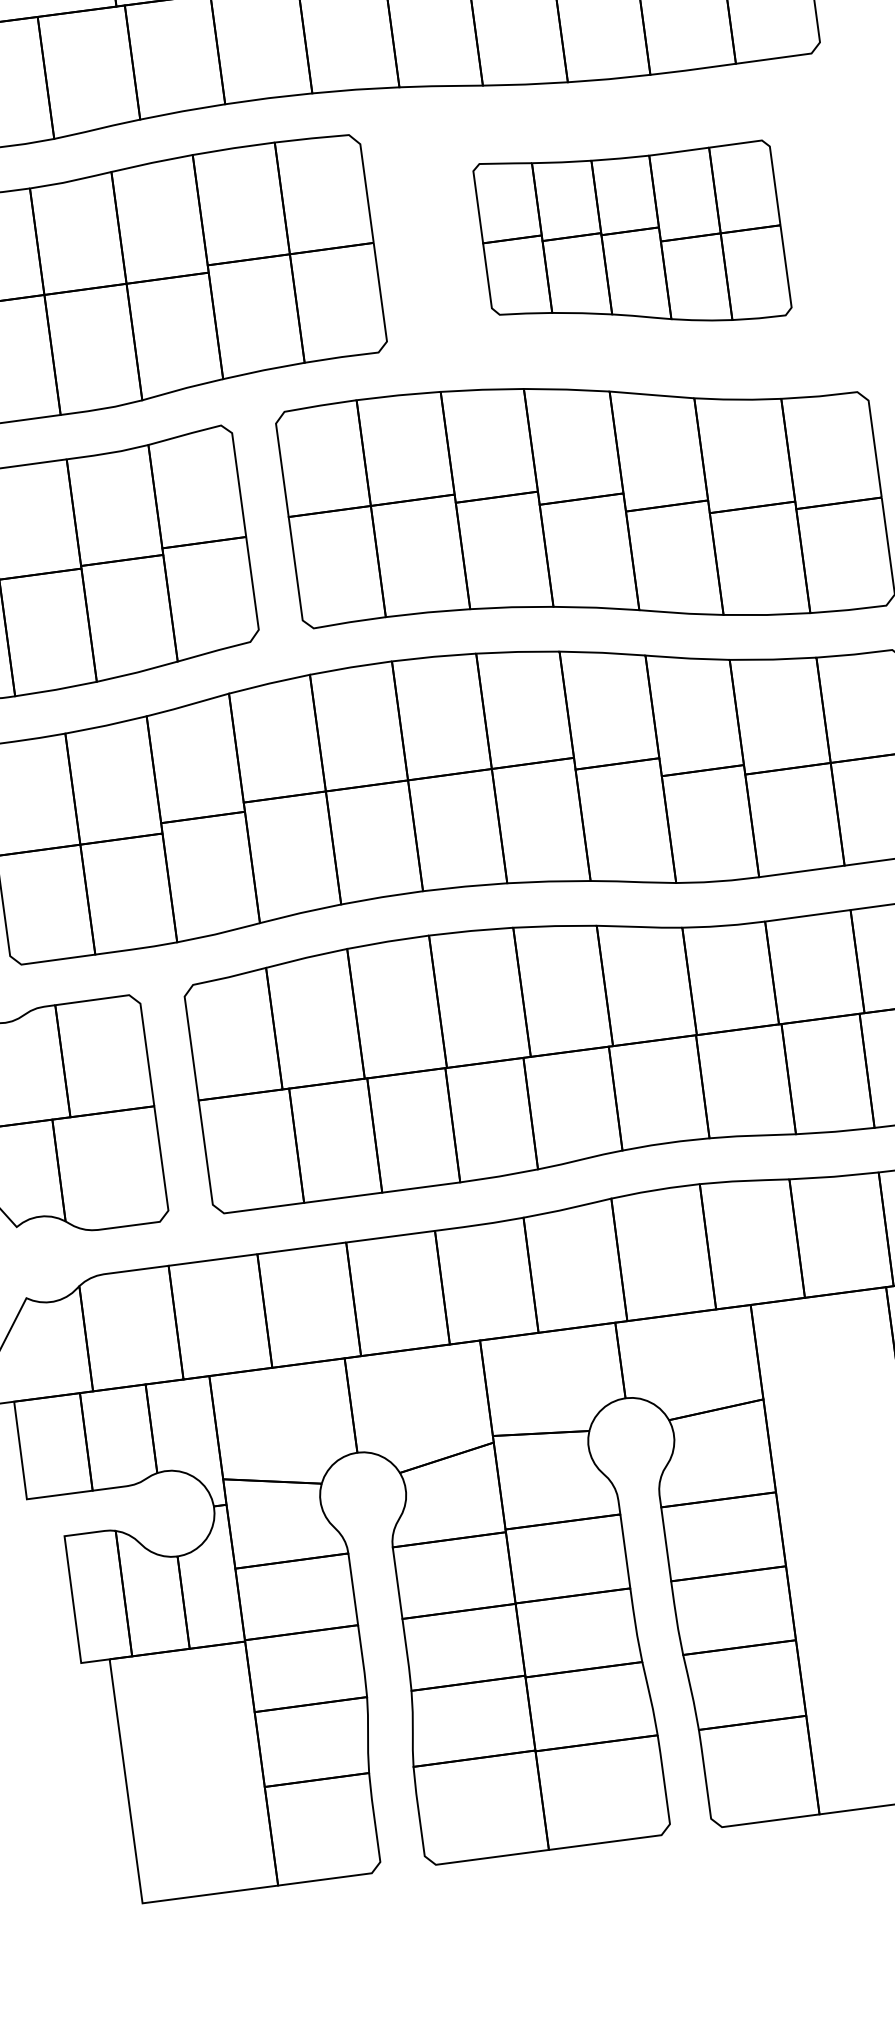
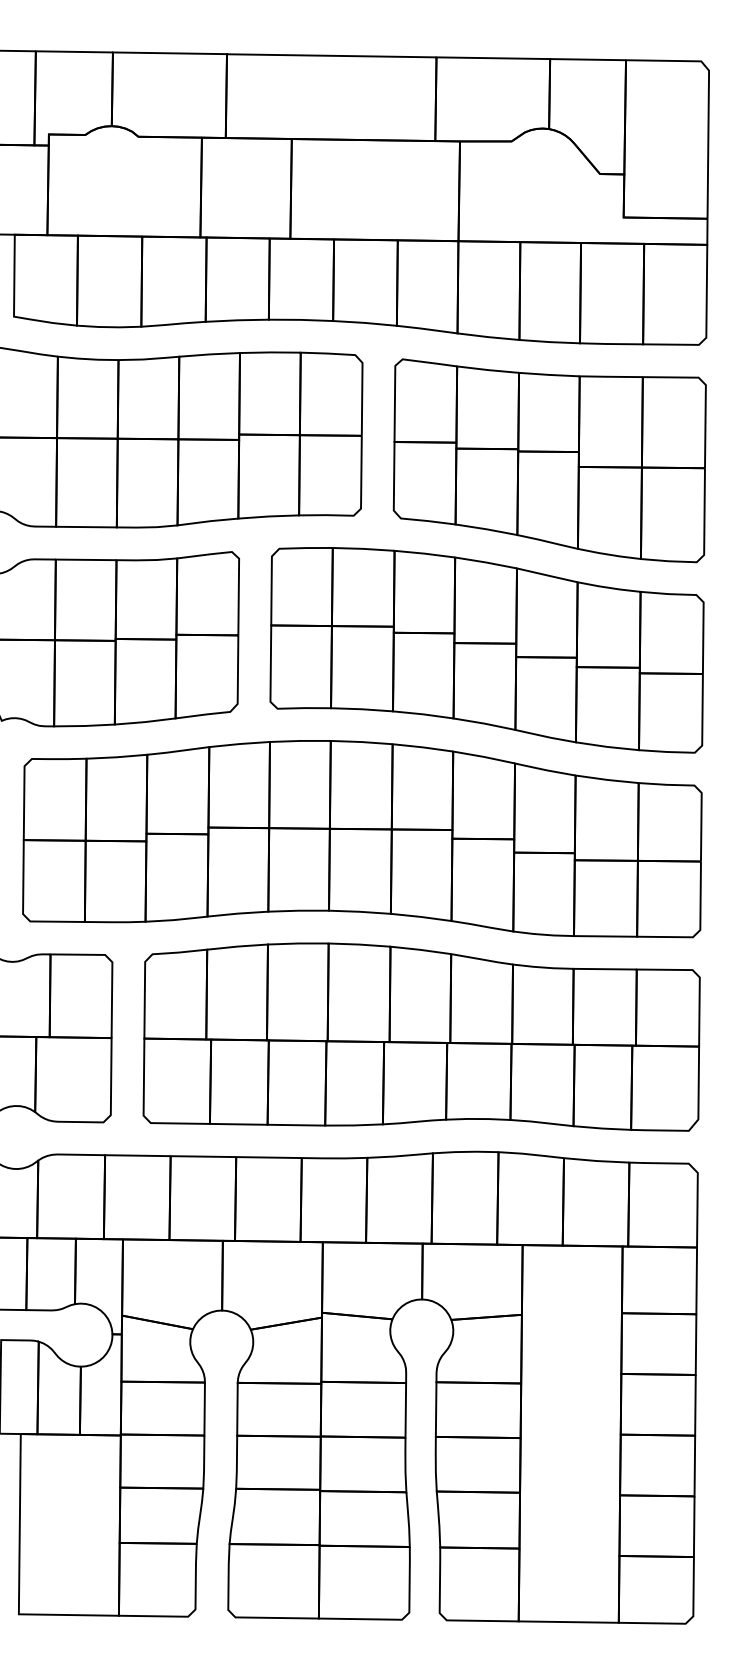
part: (632, 239) -> (549, 460), size x1.43

